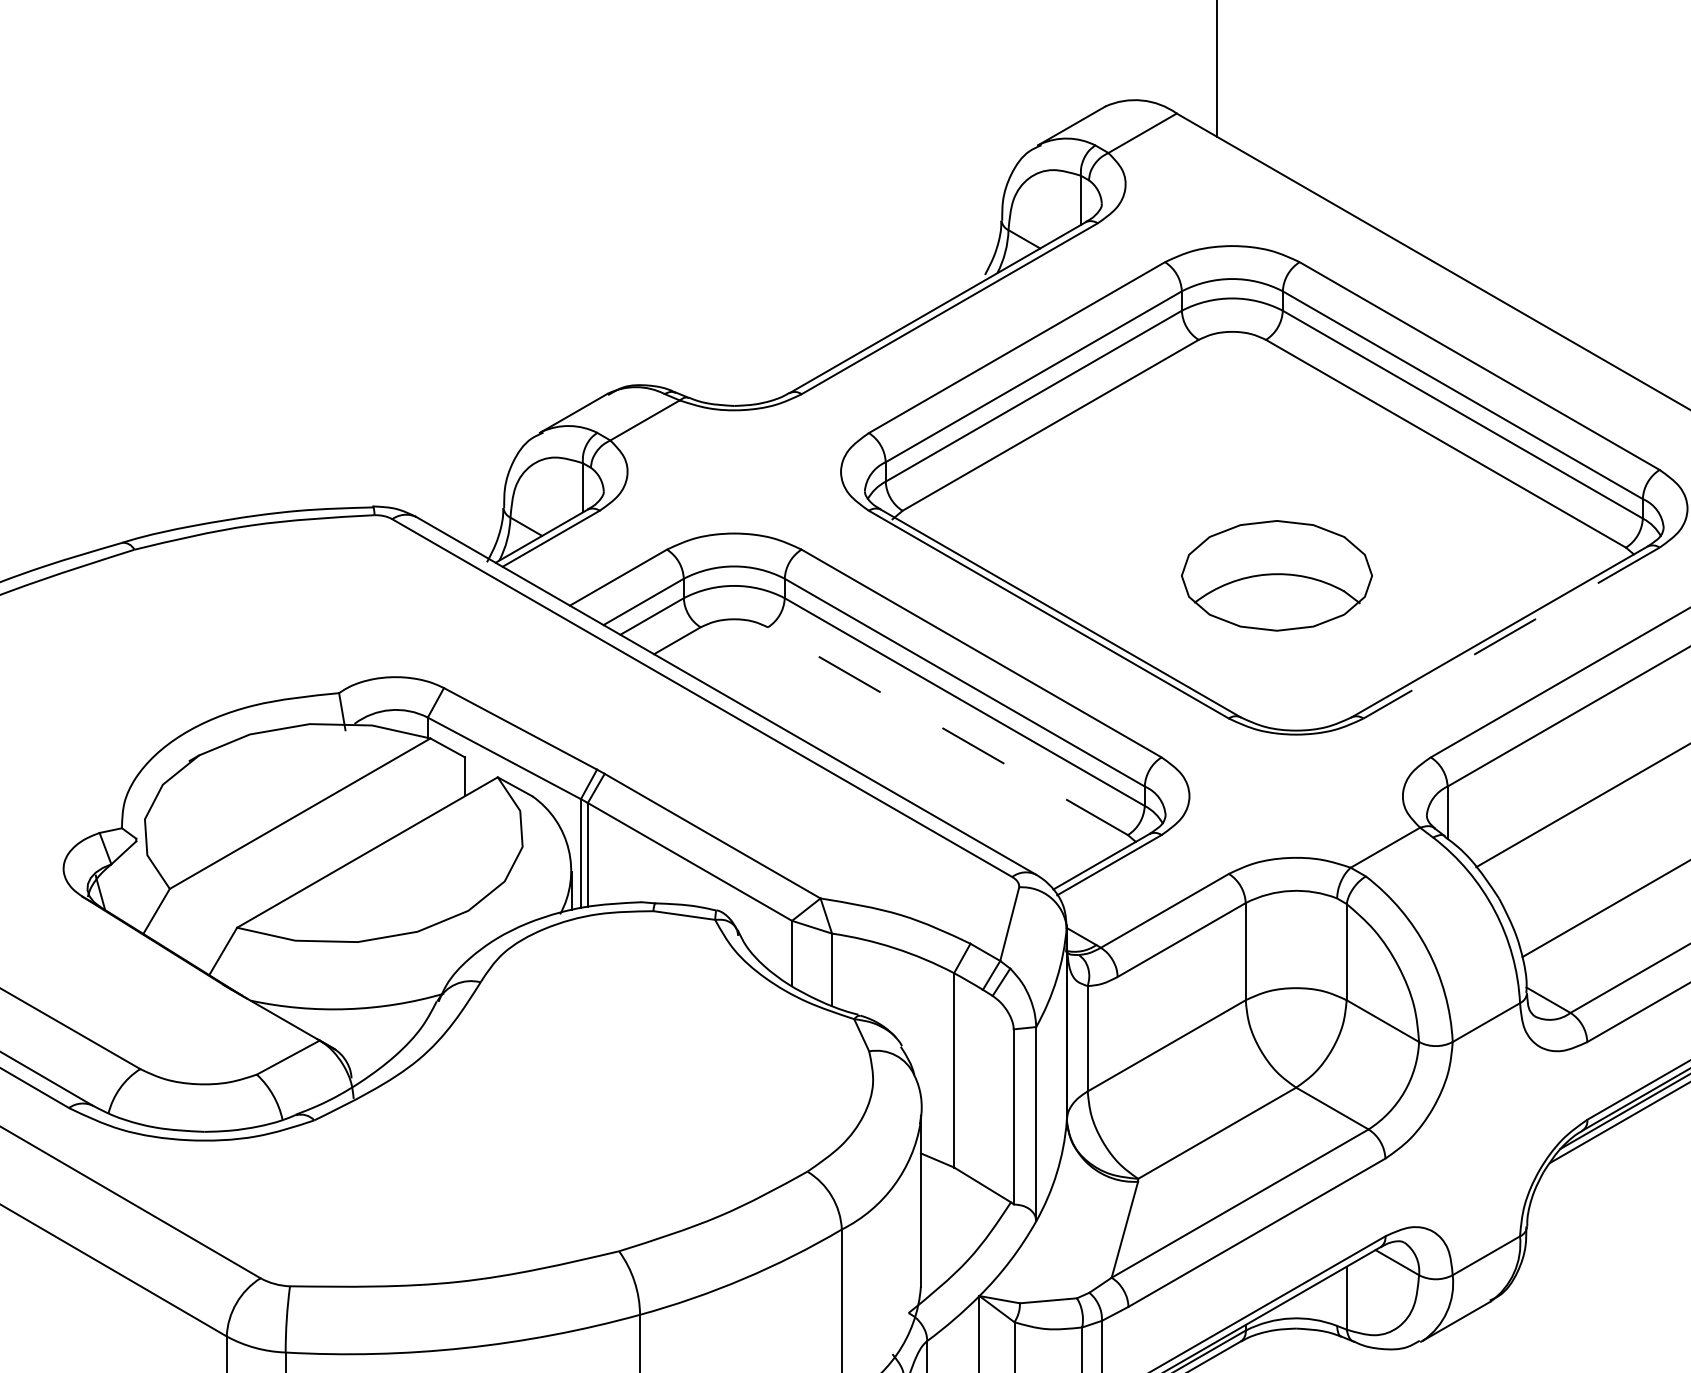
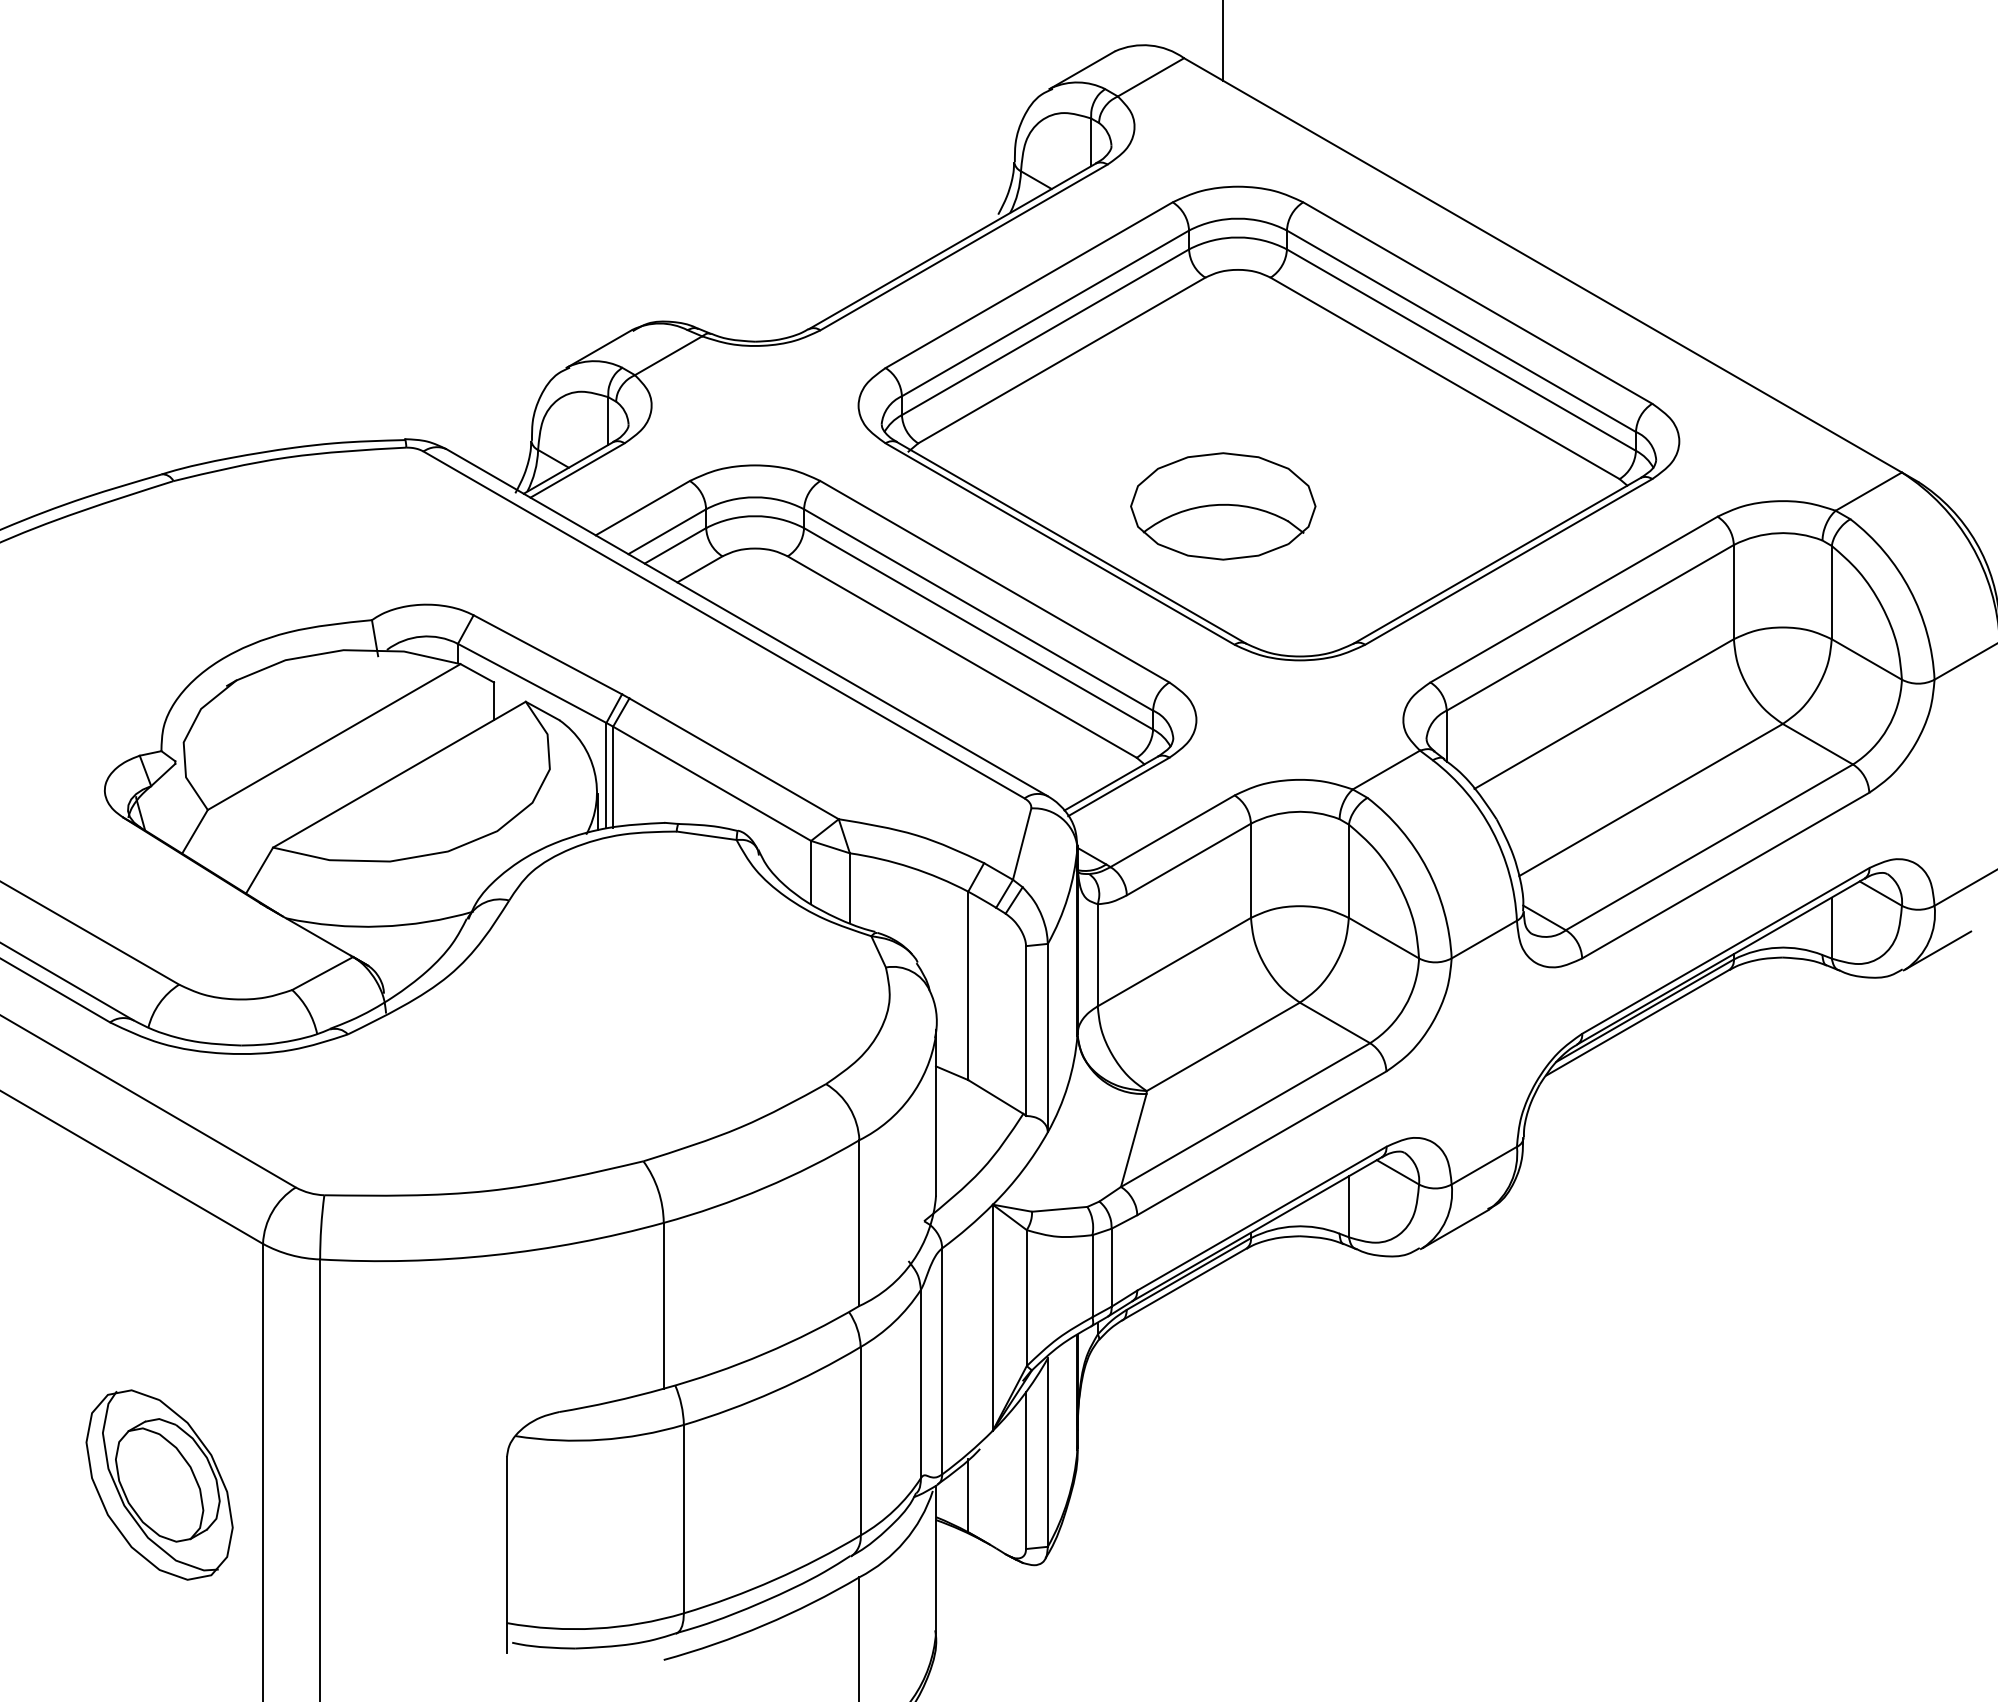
part: (1277, 575) -> (1223, 506), moved
line: (1511, 632) -> (1508, 561), dashed -> solid
line: (947, 730) -> (961, 656), dashed -> solid

